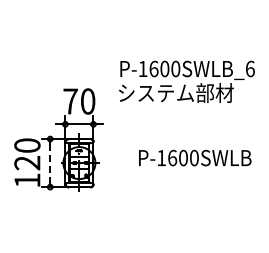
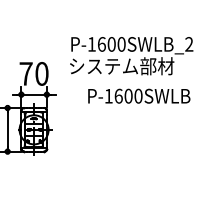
text: (249, 68) -> (188, 43), P-1600SWLB_6 -> P-1600SWLB_2
text: (195, 157) -> (139, 95), moved
line: (50, 163) -> (7, 130), dashed -> solid

